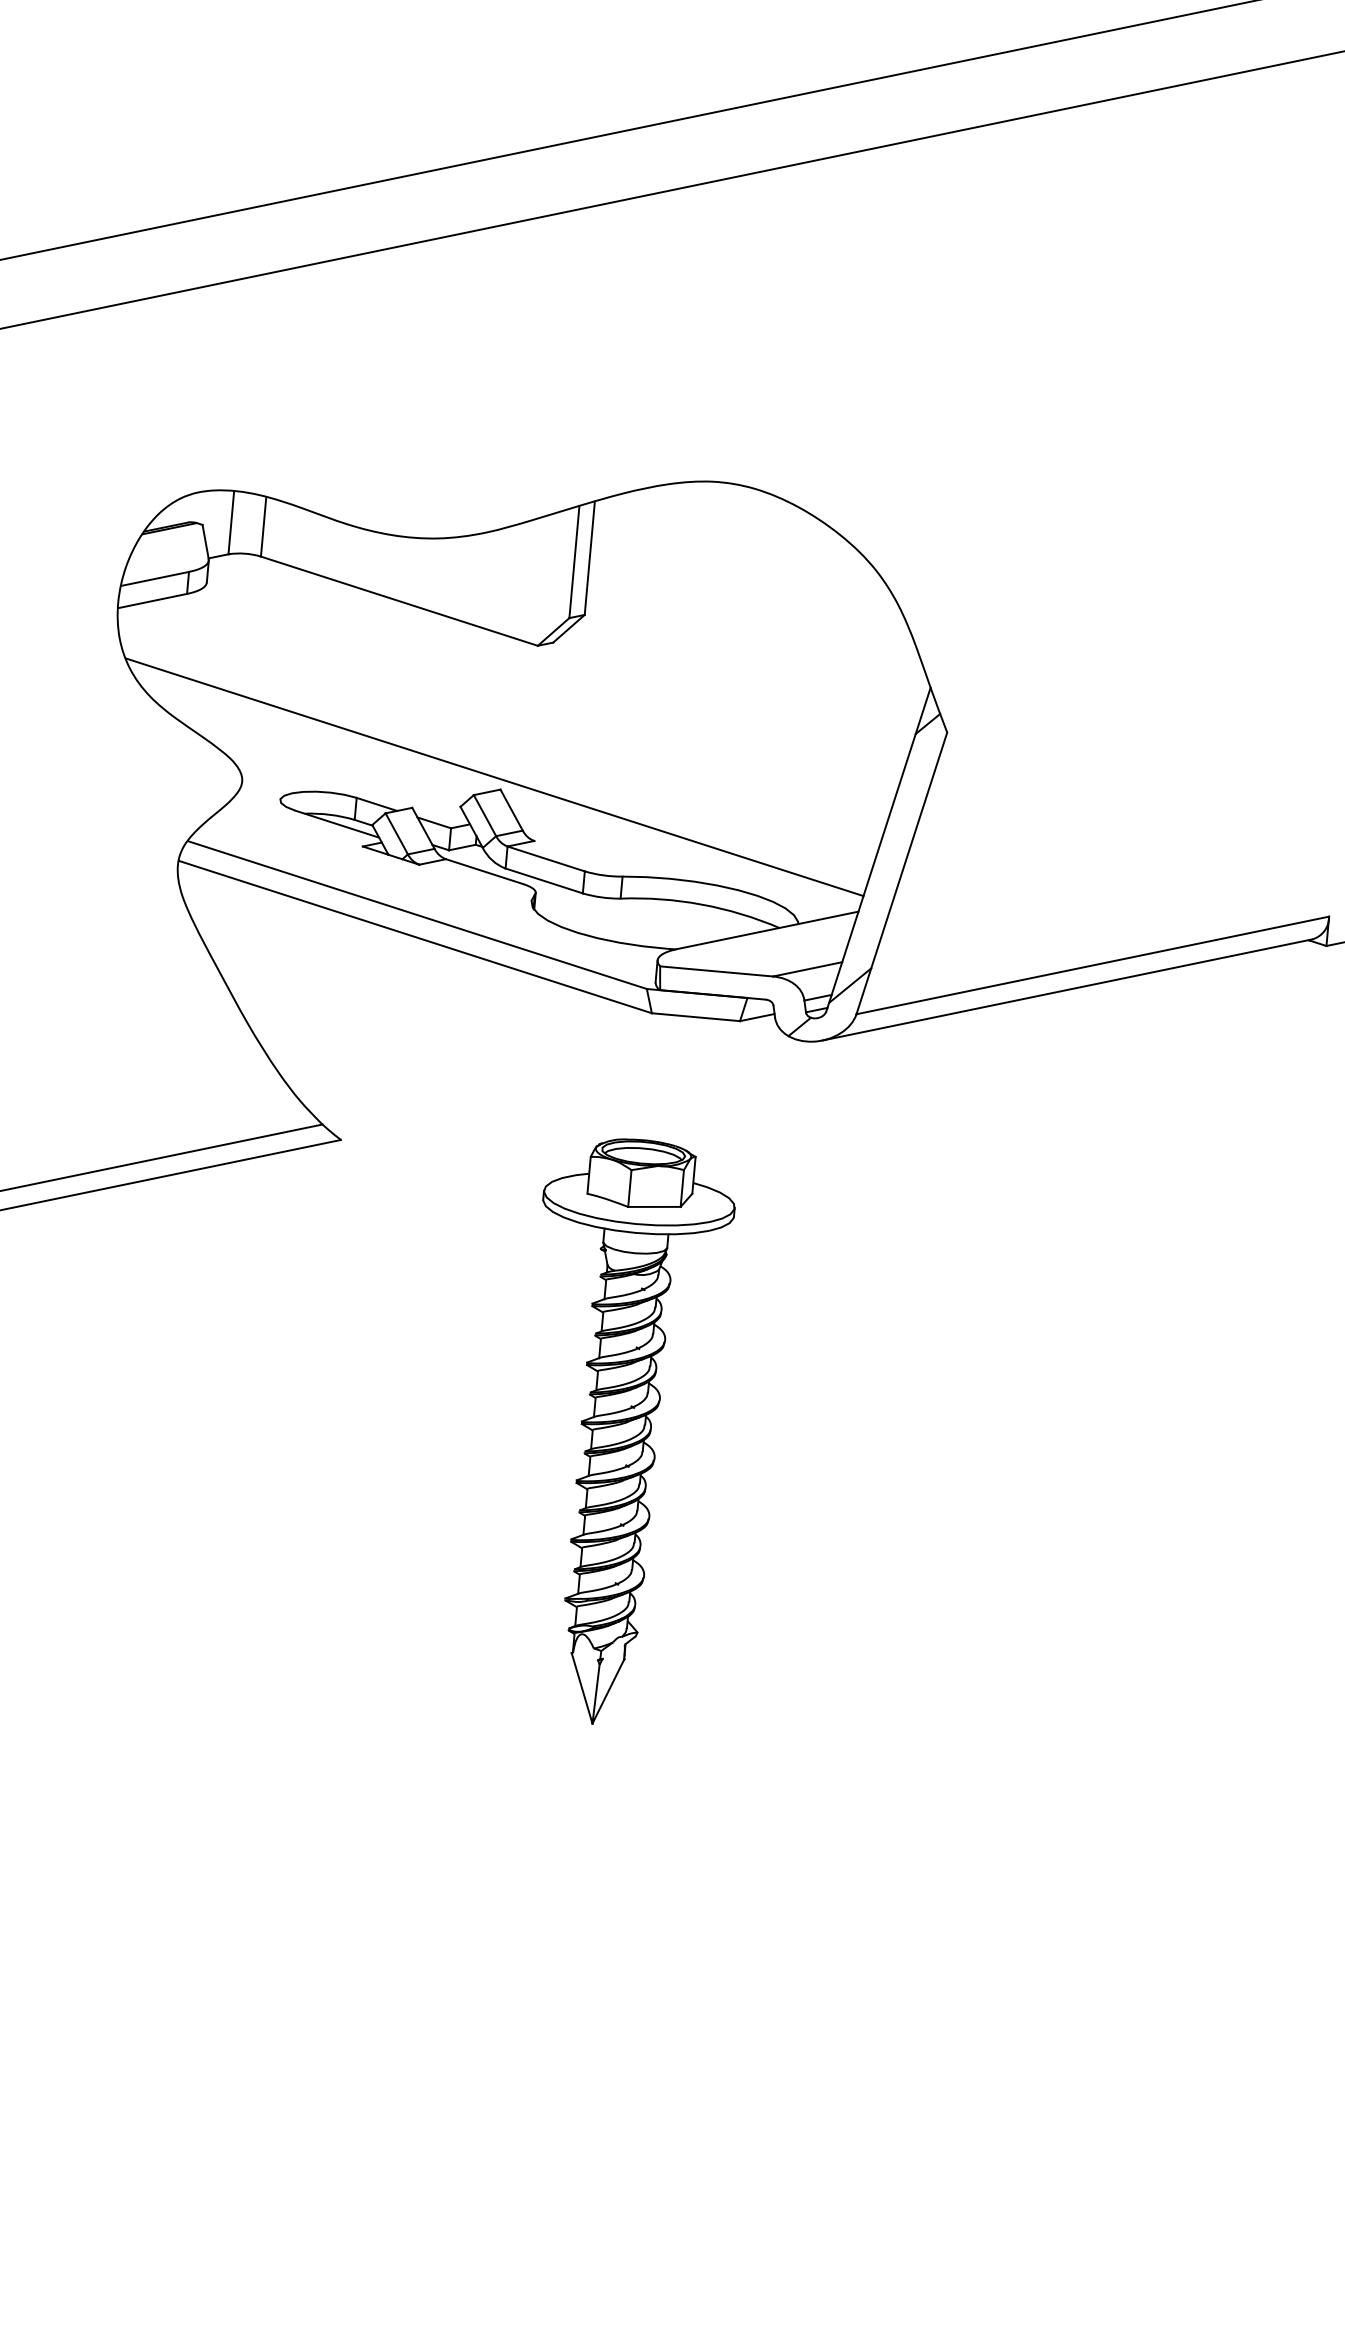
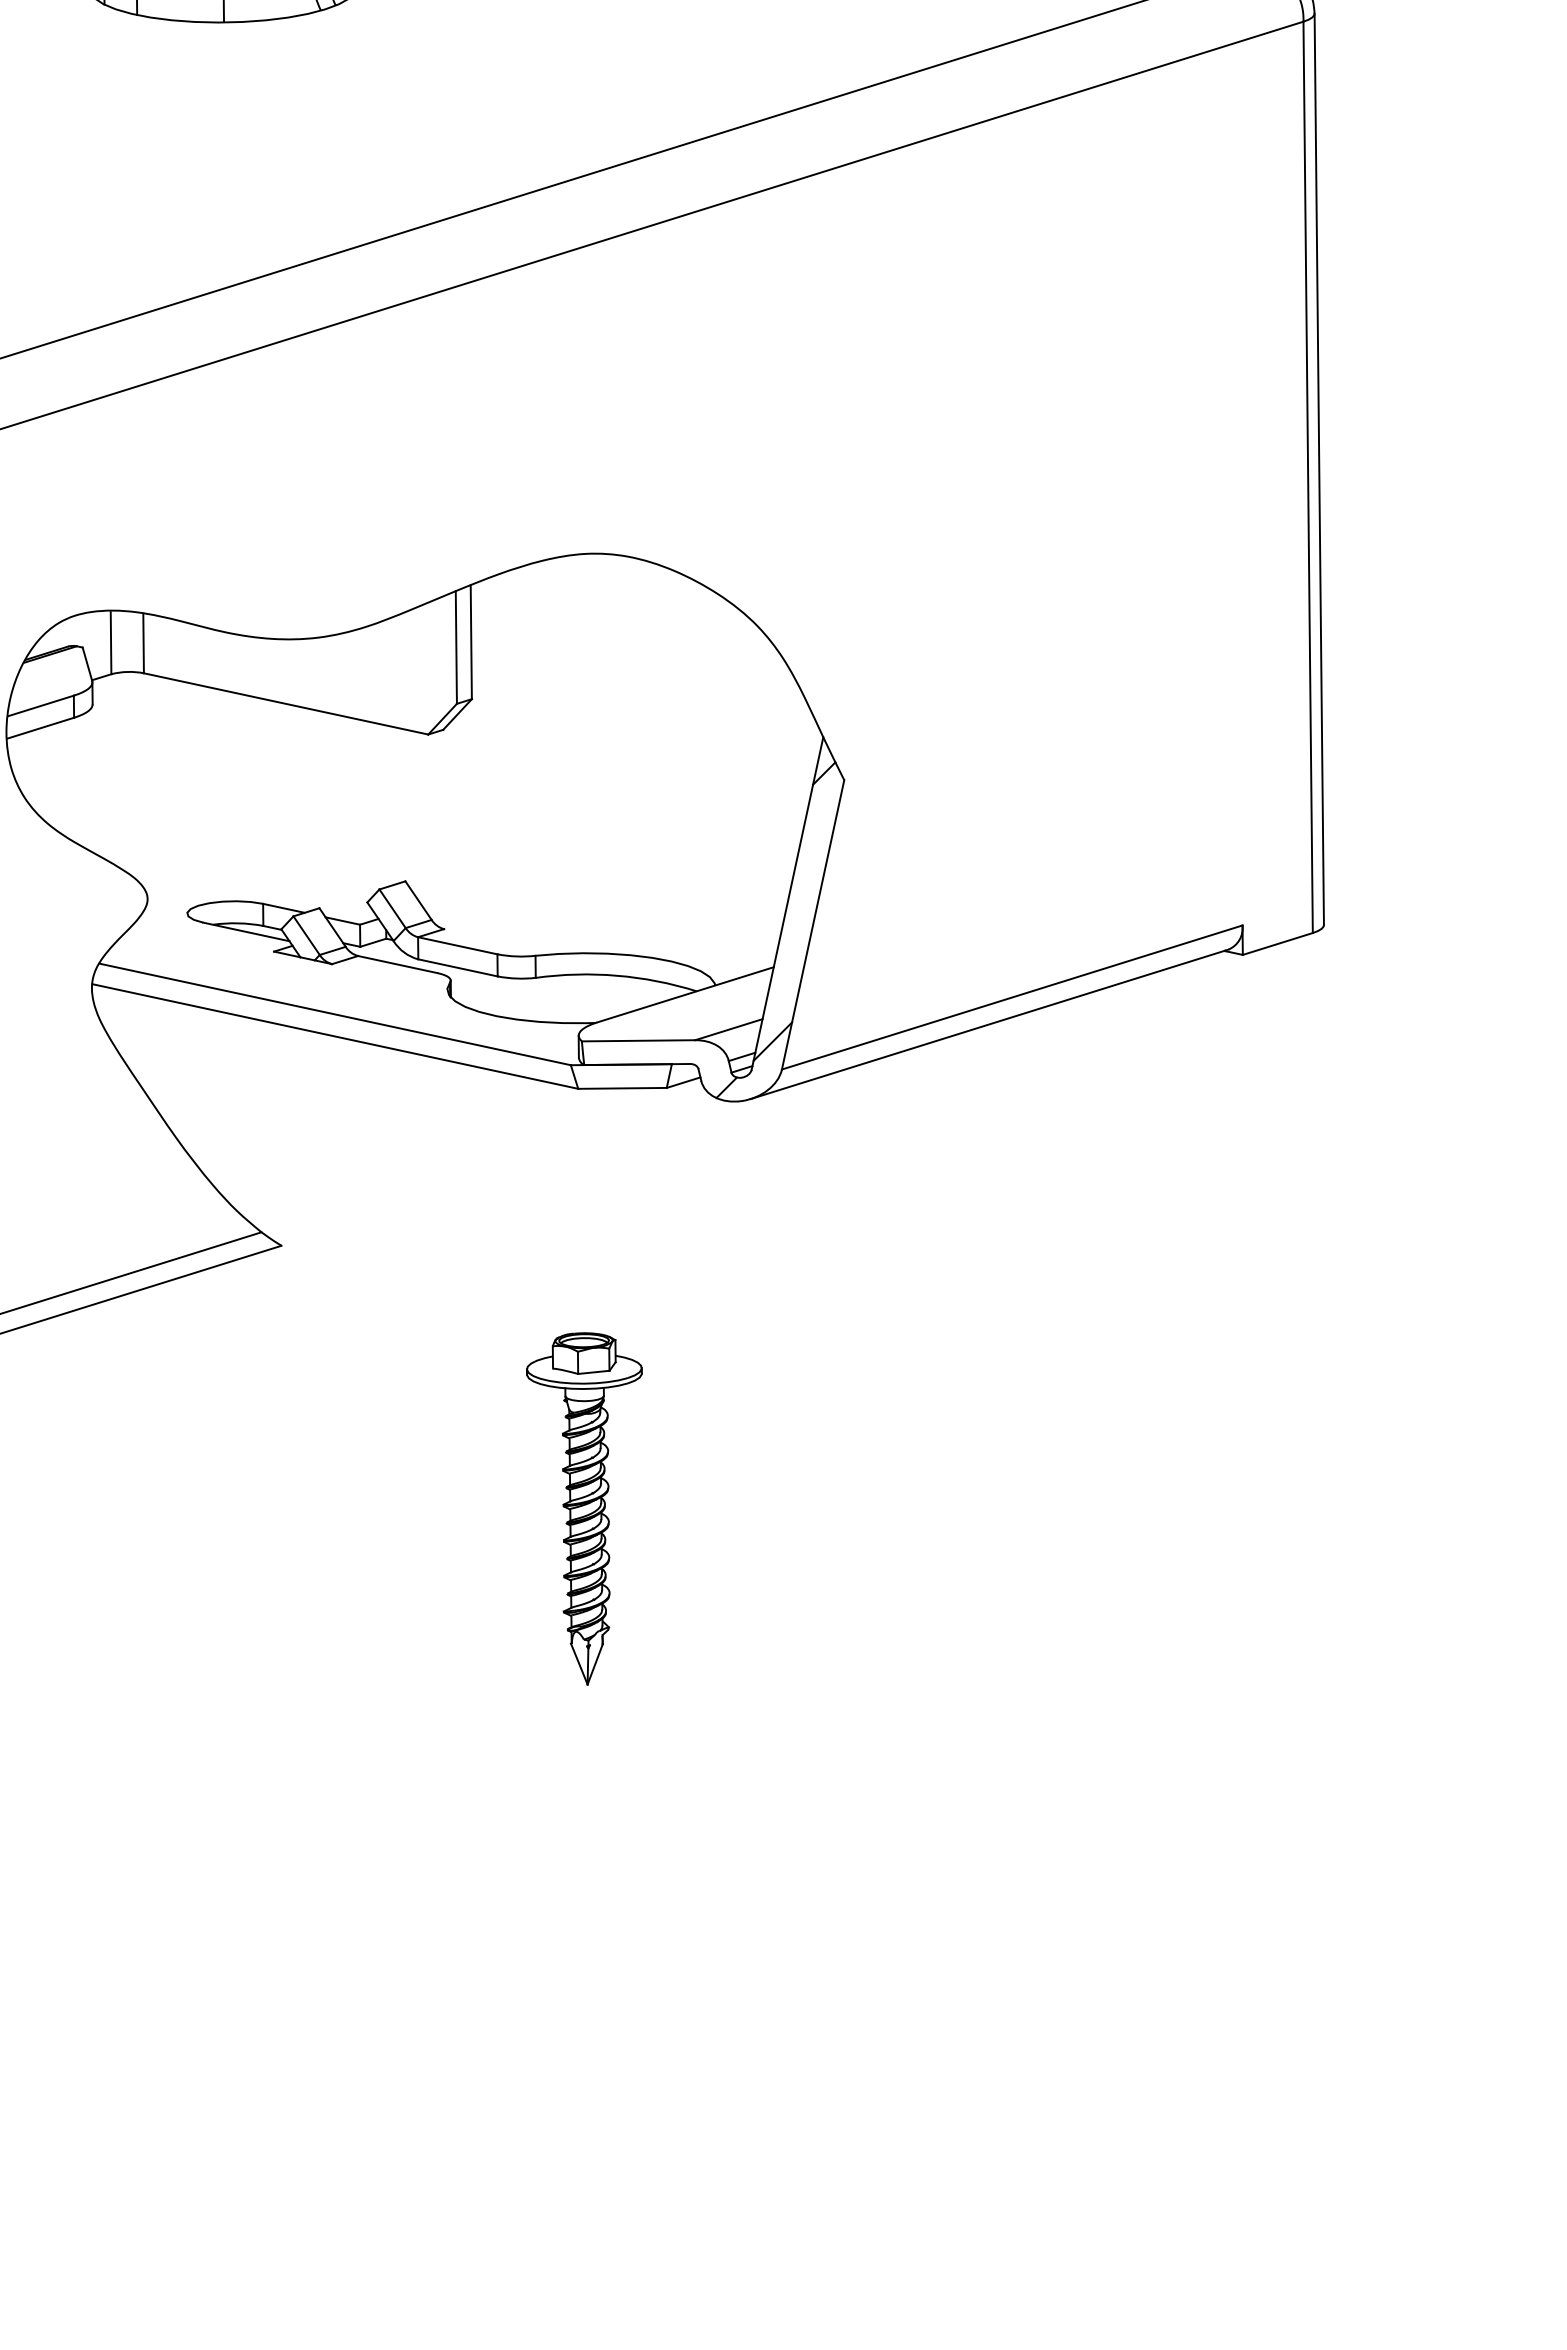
line: (494, 777) -> (398, 869), removed
part: (616, 1431) -> (584, 1508), size x0.6

